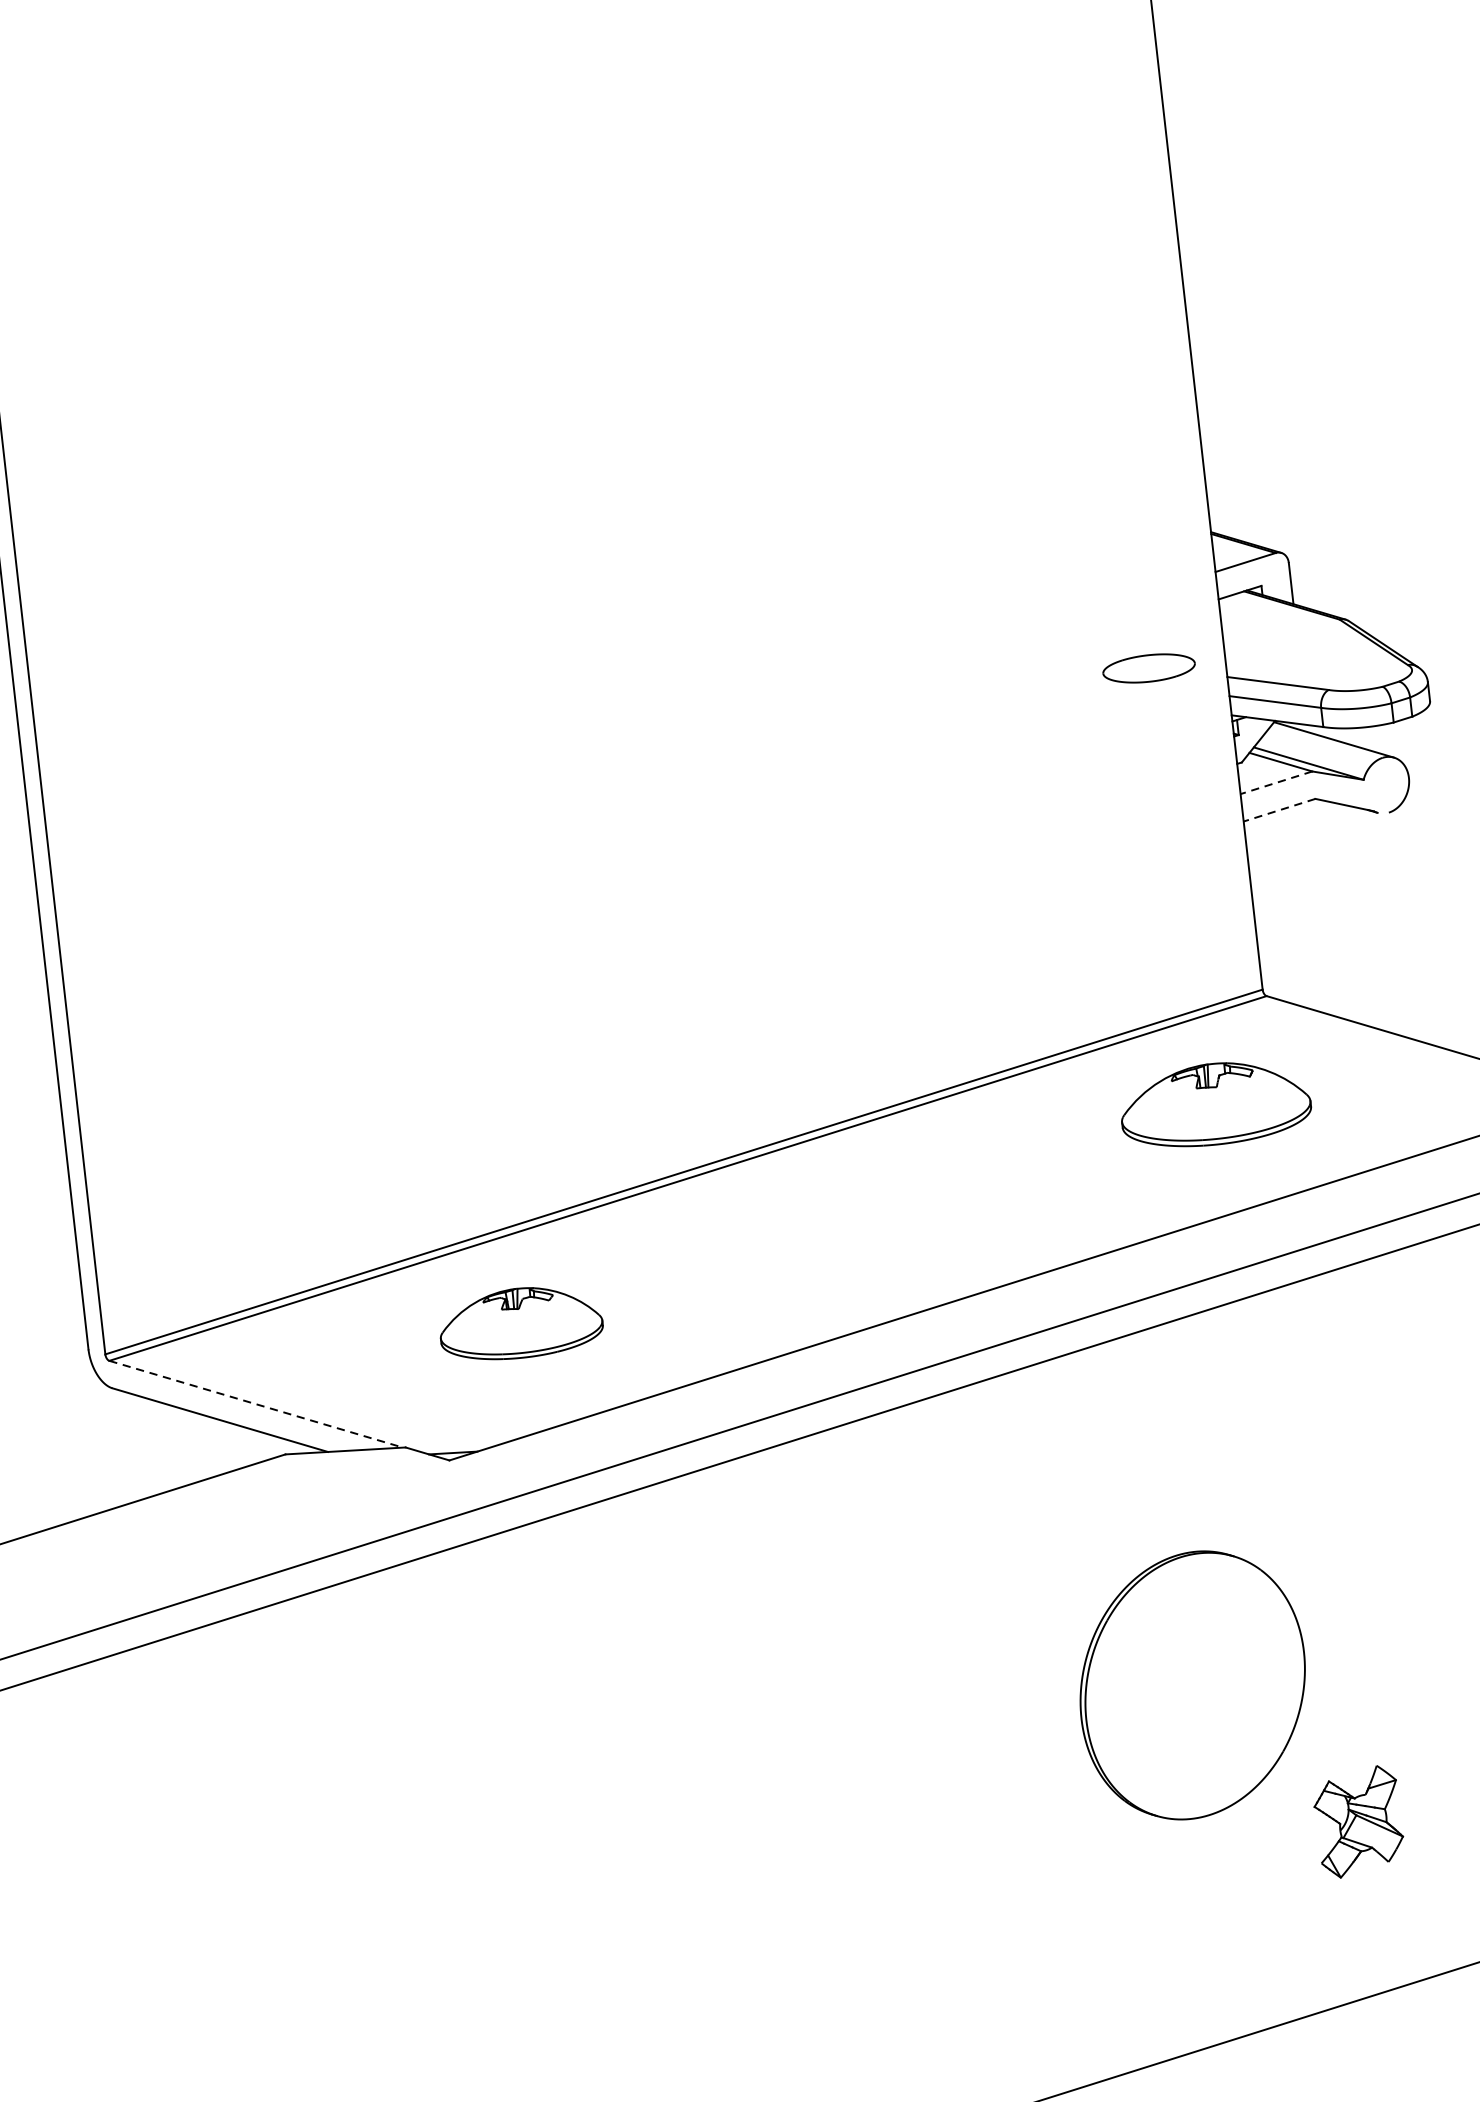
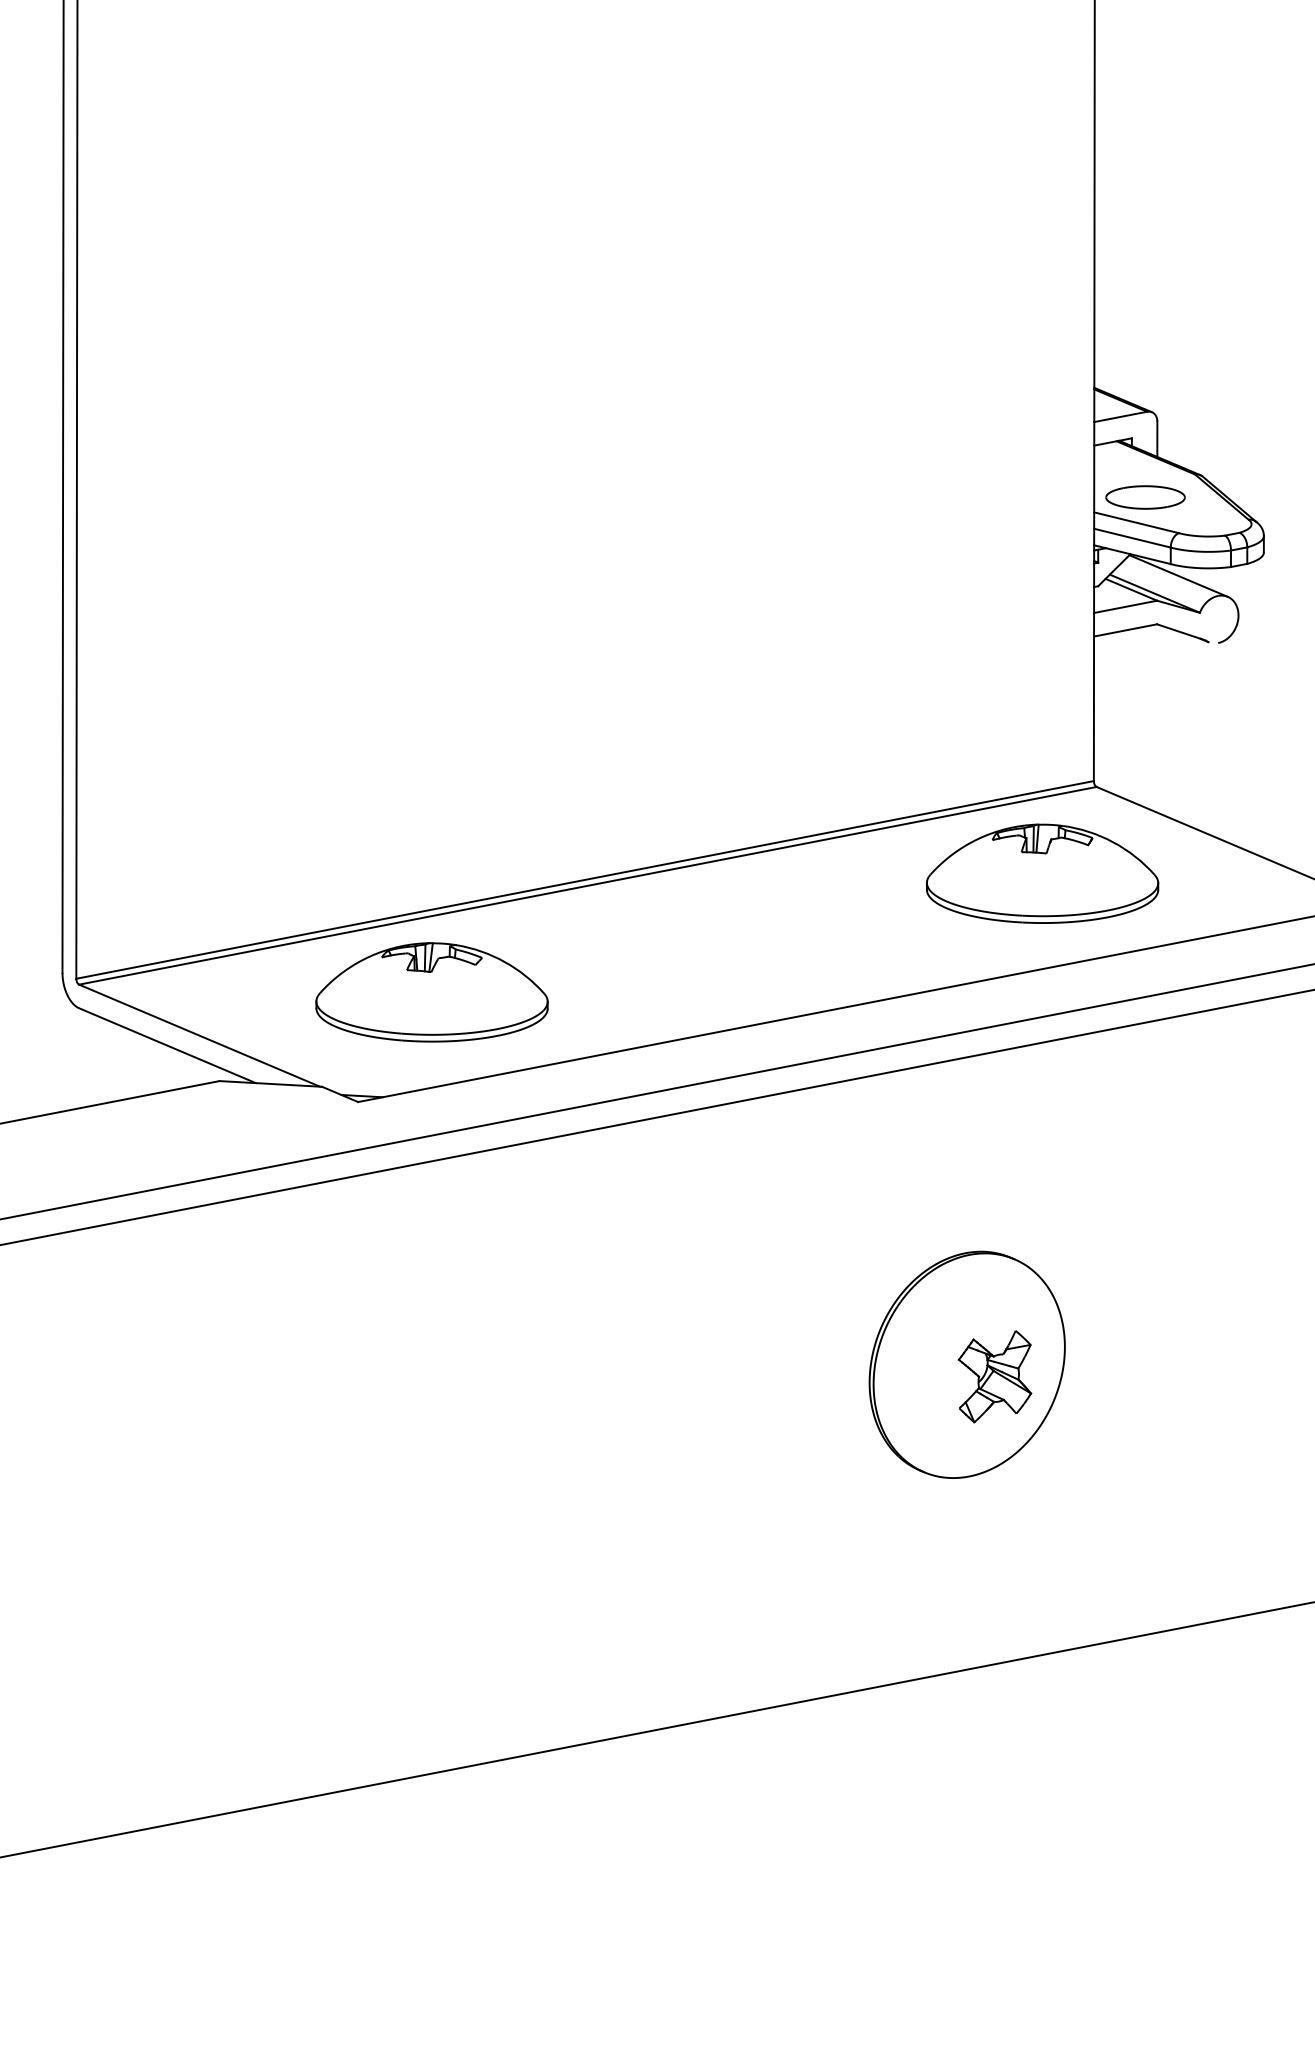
part: (1149, 668) -> (1145, 497), moved
line: (1276, 782) -> (1125, 606), dashed -> solid
line: (1279, 810) -> (1125, 630), dashed -> solid
part: (1215, 1103) -> (1042, 873), size x1.43
part: (520, 1323) -> (431, 992), size x1.67
line: (256, 1404) -> (199, 1035), dashed -> solid
part: (1358, 1821) -> (994, 1376), moved

